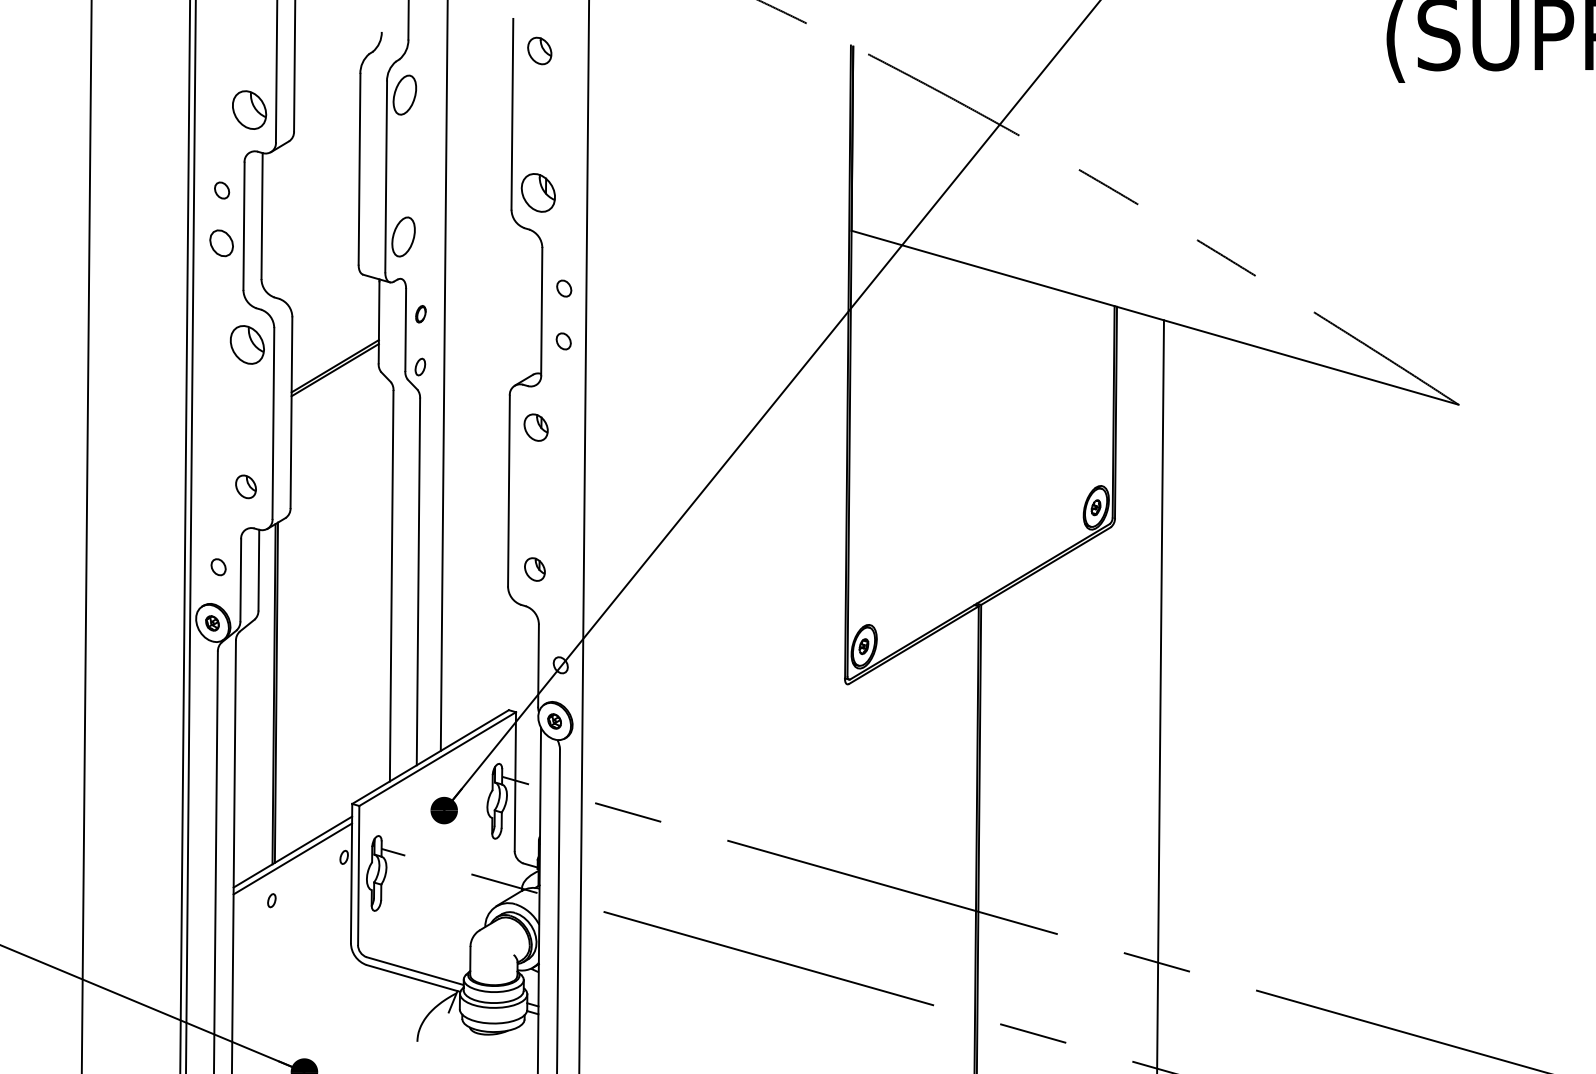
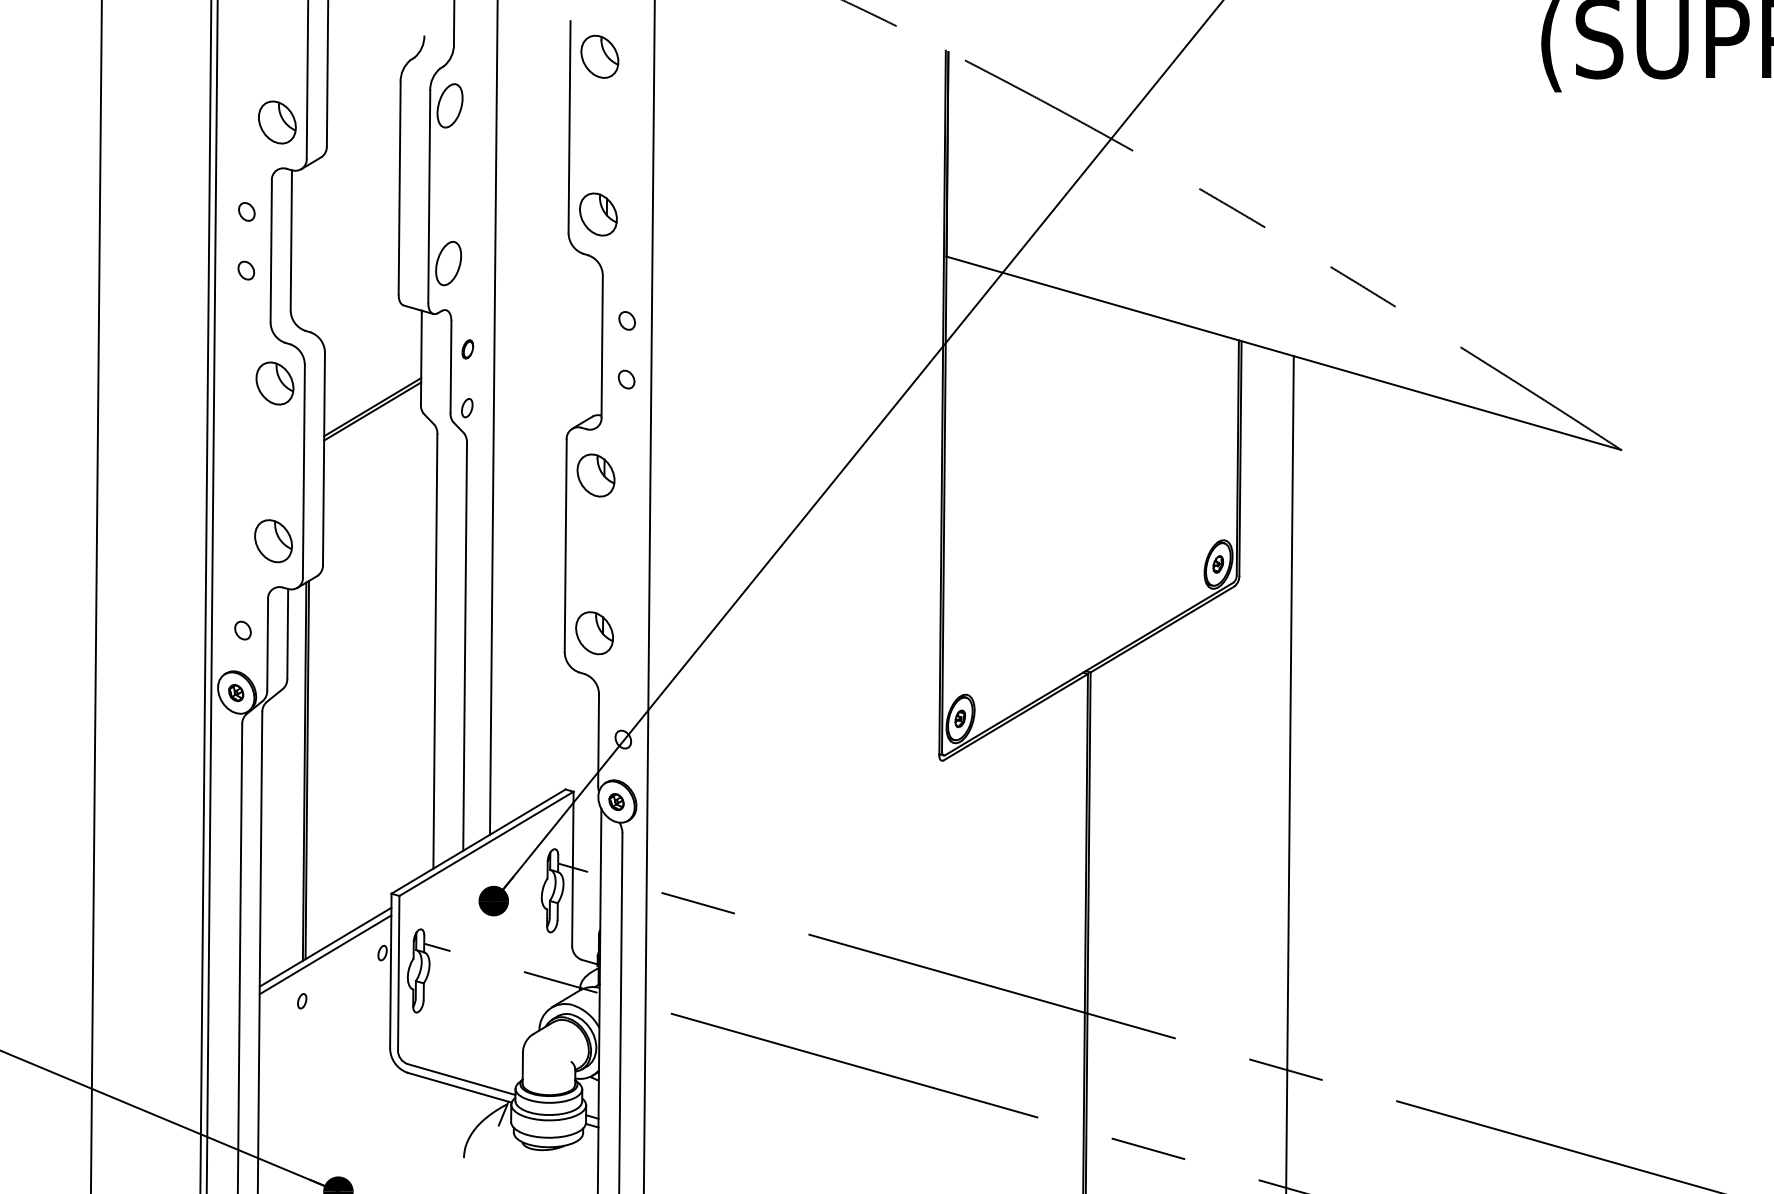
part: (539, 50) -> (599, 56), size x1.43
part: (221, 243) -> (246, 270), size x0.62
part: (535, 427) -> (595, 475), size x1.43
part: (245, 486) -> (272, 540), size x1.67
part: (534, 569) -> (594, 633), size x1.67

